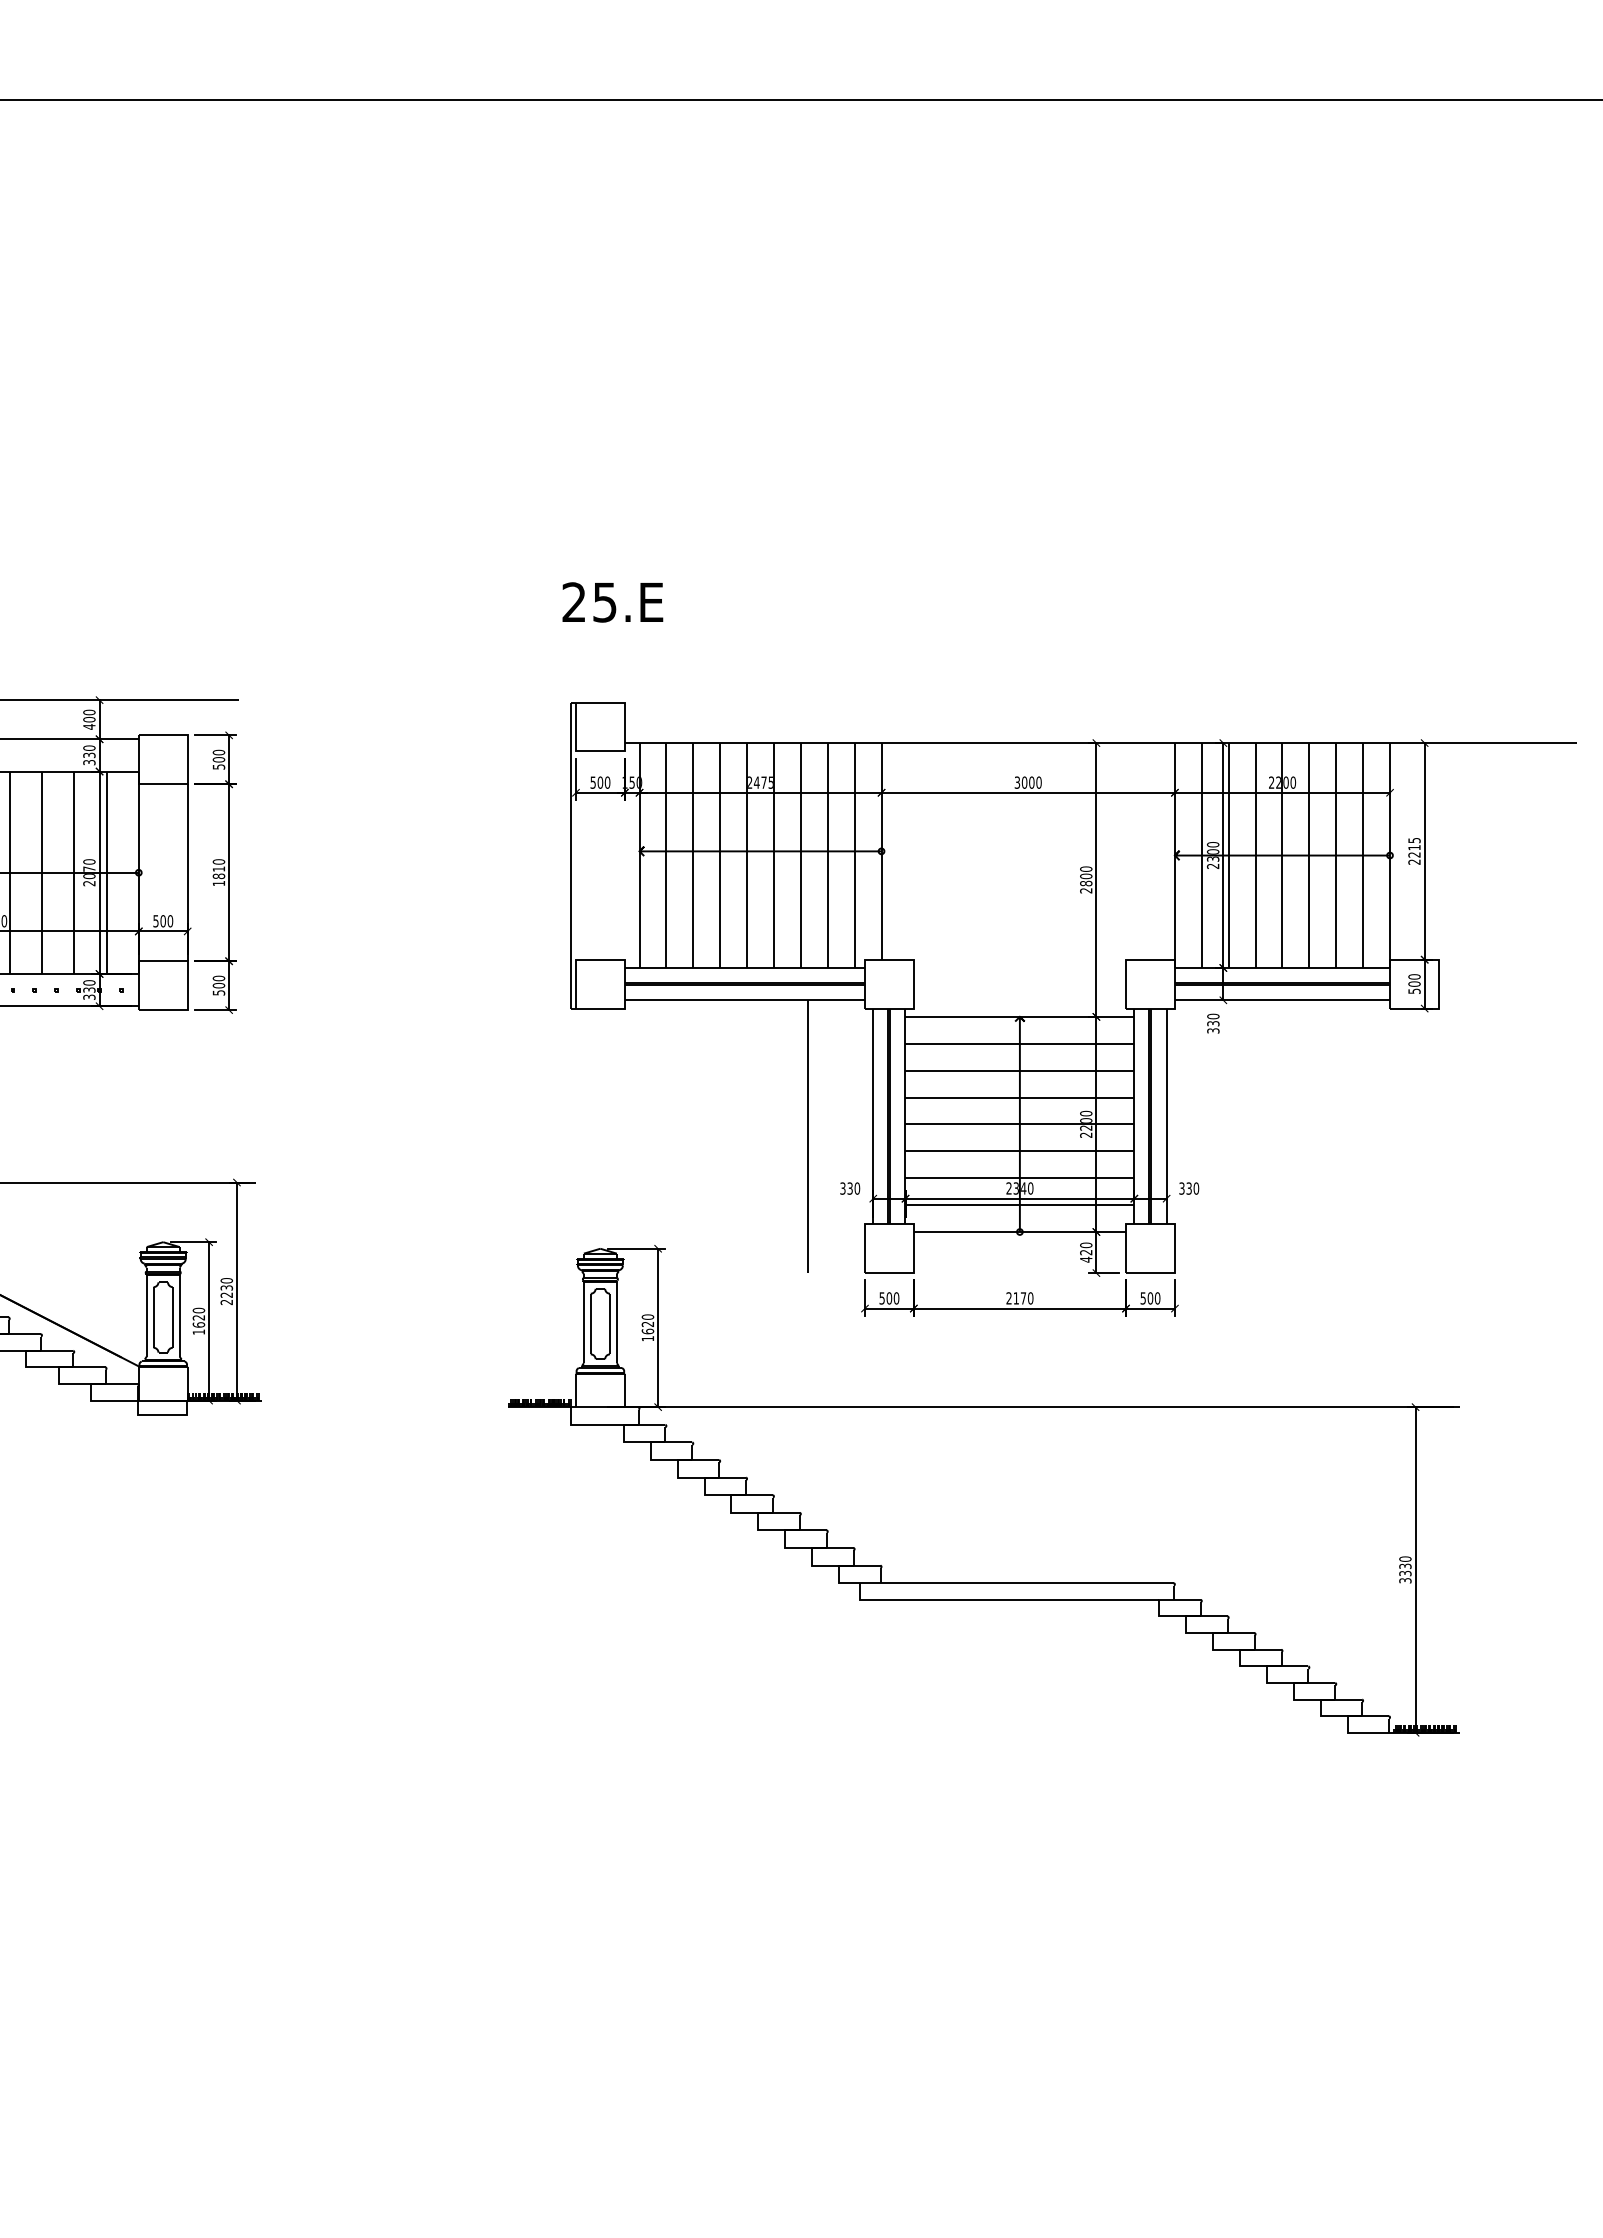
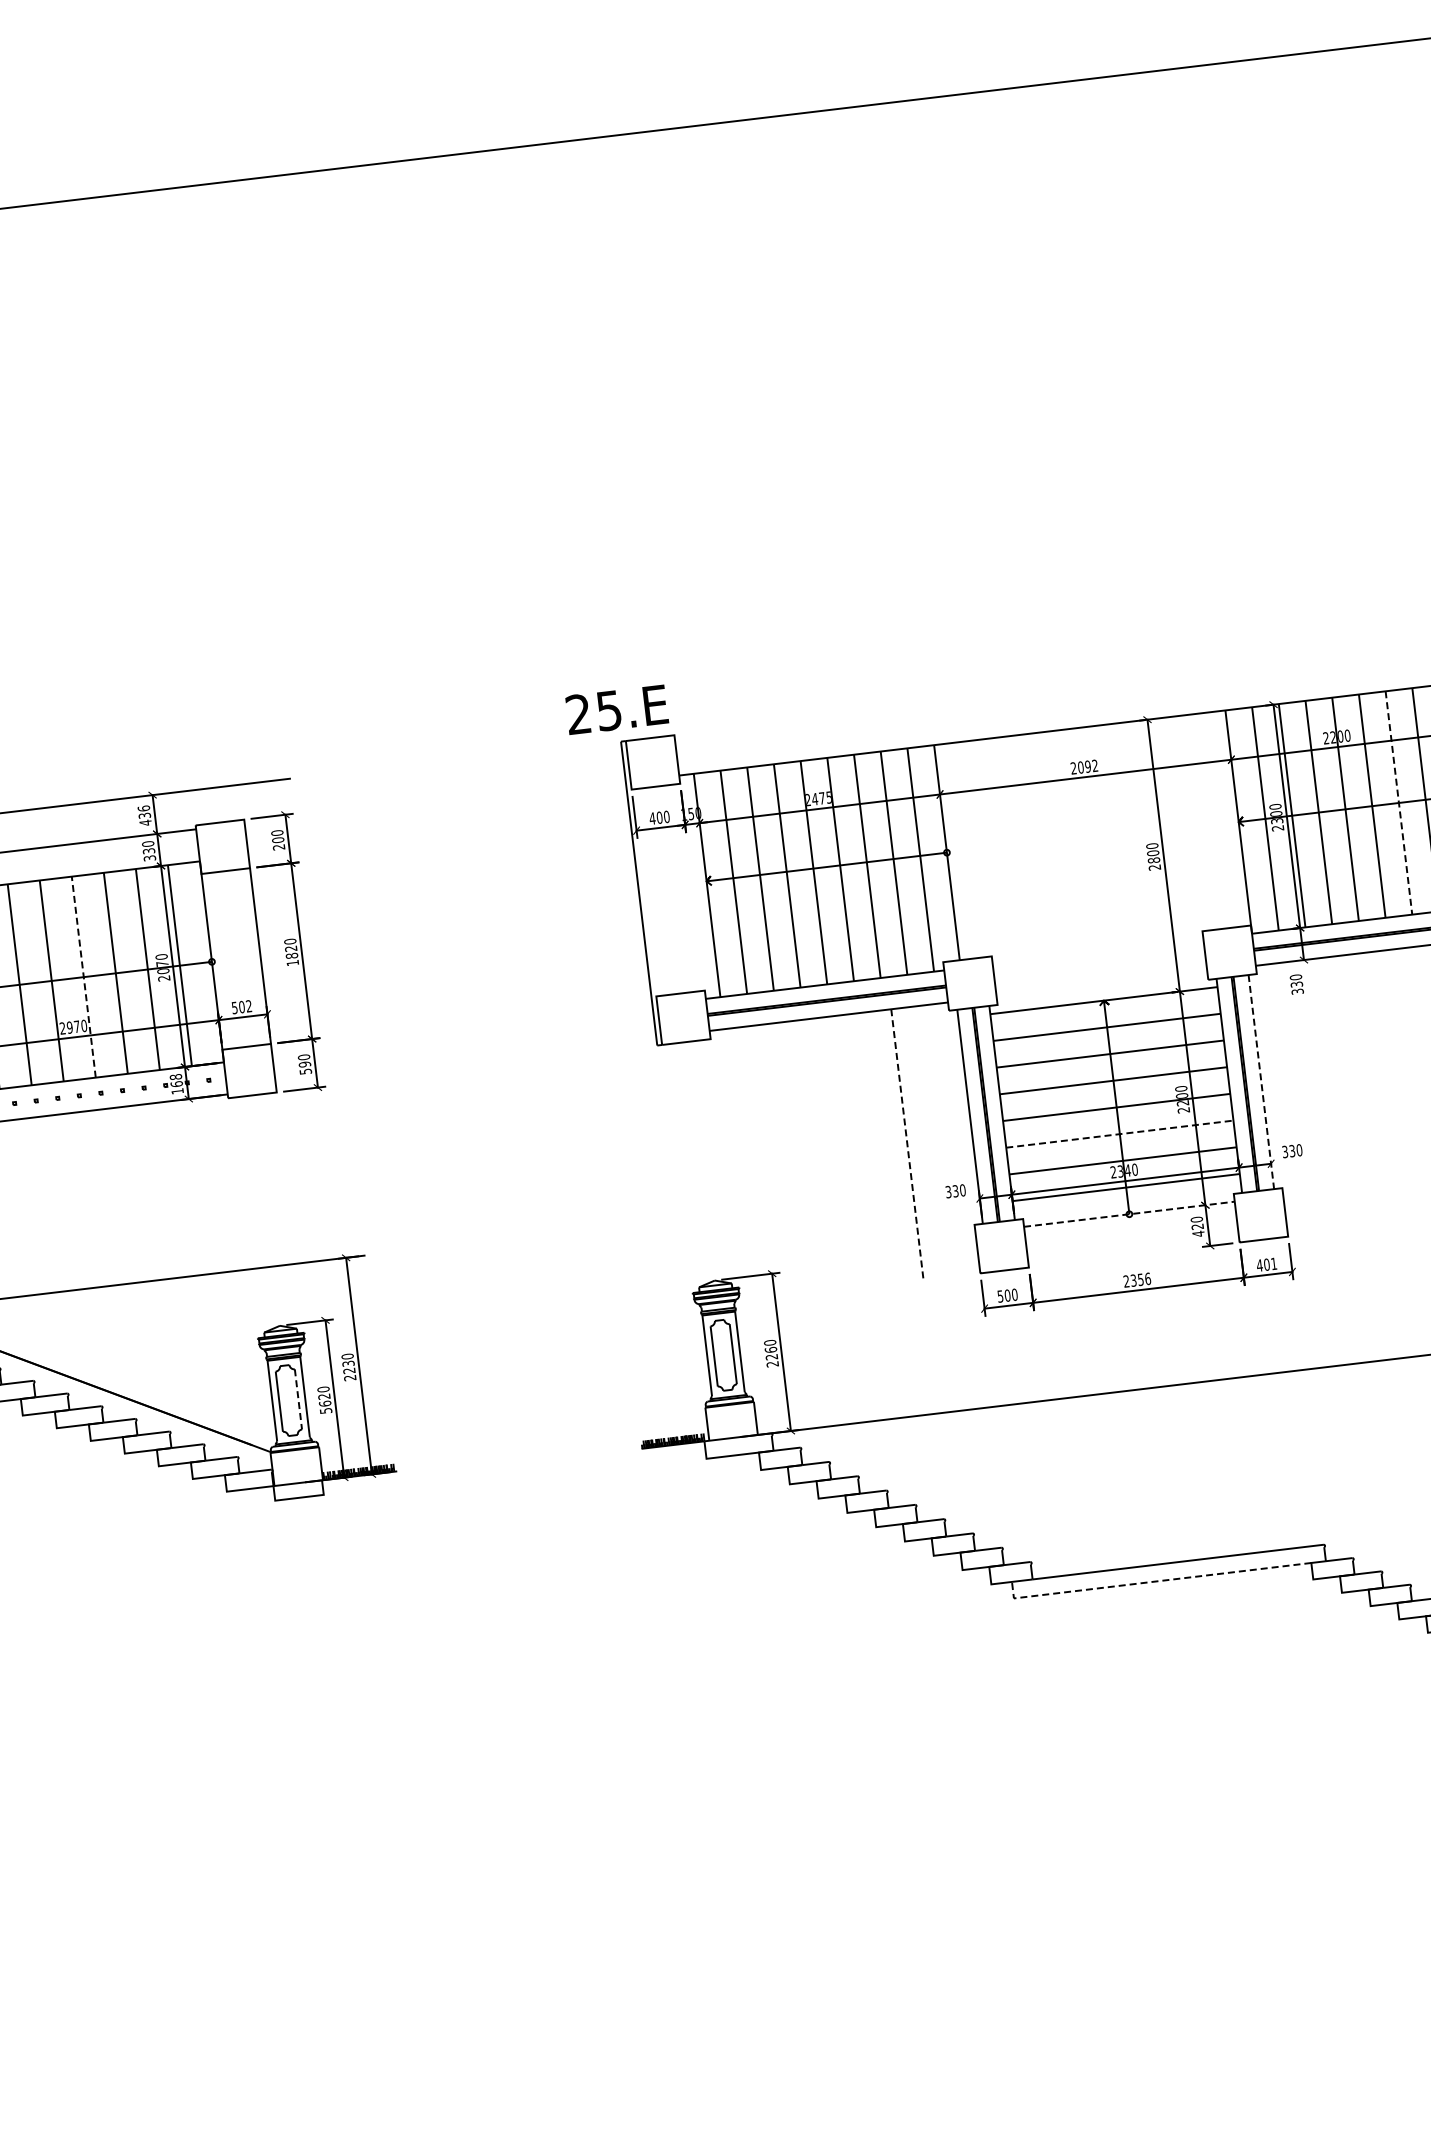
text: (612, 602) -> (616, 709), moved
text: (89, 715) -> (144, 811), 400 -> 436
text: (218, 766) -> (278, 846), 500 -> 200
text: (593, 782) -> (652, 818), 500 -> 400
text: (1027, 782) -> (1083, 767), 3000 -> 2092
line: (1336, 856) -> (1399, 803), solid -> dashed
text: (218, 868) -> (290, 948), 1810 -> 1820
line: (9, 872) -> (83, 976), solid -> dashed
text: (170, 921) -> (249, 1006), 500 -> 502
text: (219, 985) -> (305, 1064), 500 -> 590
text: (89, 989) -> (176, 1083), 330 -> 168
line: (1166, 1116) -> (1261, 1082), solid -> dashed
line: (807, 1137) -> (907, 1145), solid -> dashed
line: (1020, 1151) -> (1120, 1134), solid -> dashed
line: (1020, 1232) -> (1130, 1214), solid -> dashed
text: (1023, 1298) -> (1140, 1279), 2170 -> 2356
text: (1150, 1298) -> (1266, 1264), 500 -> 401
line: (172, 1317) -> (298, 1399), solid -> dashed
text: (198, 1331) -> (325, 1410), 1620 -> 5620
text: (647, 1331) -> (771, 1357), 1620 -> 2260
line: (1000, 1599) -> (1153, 1581), solid -> dashed

